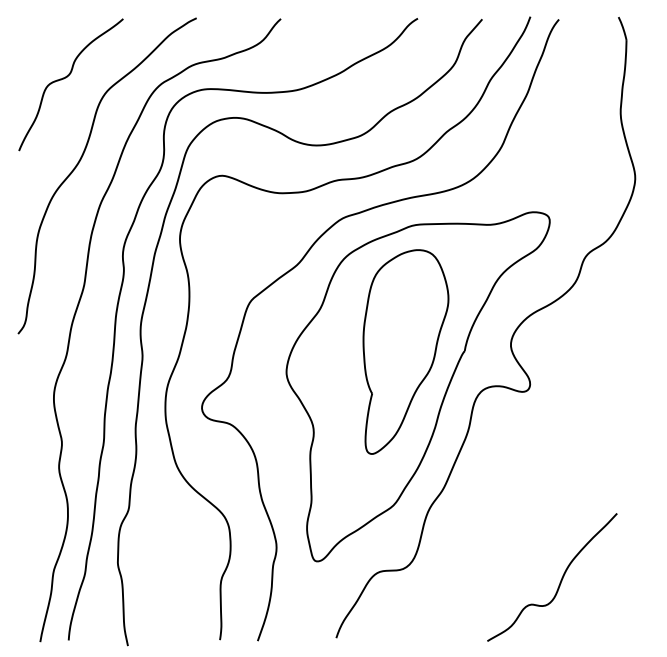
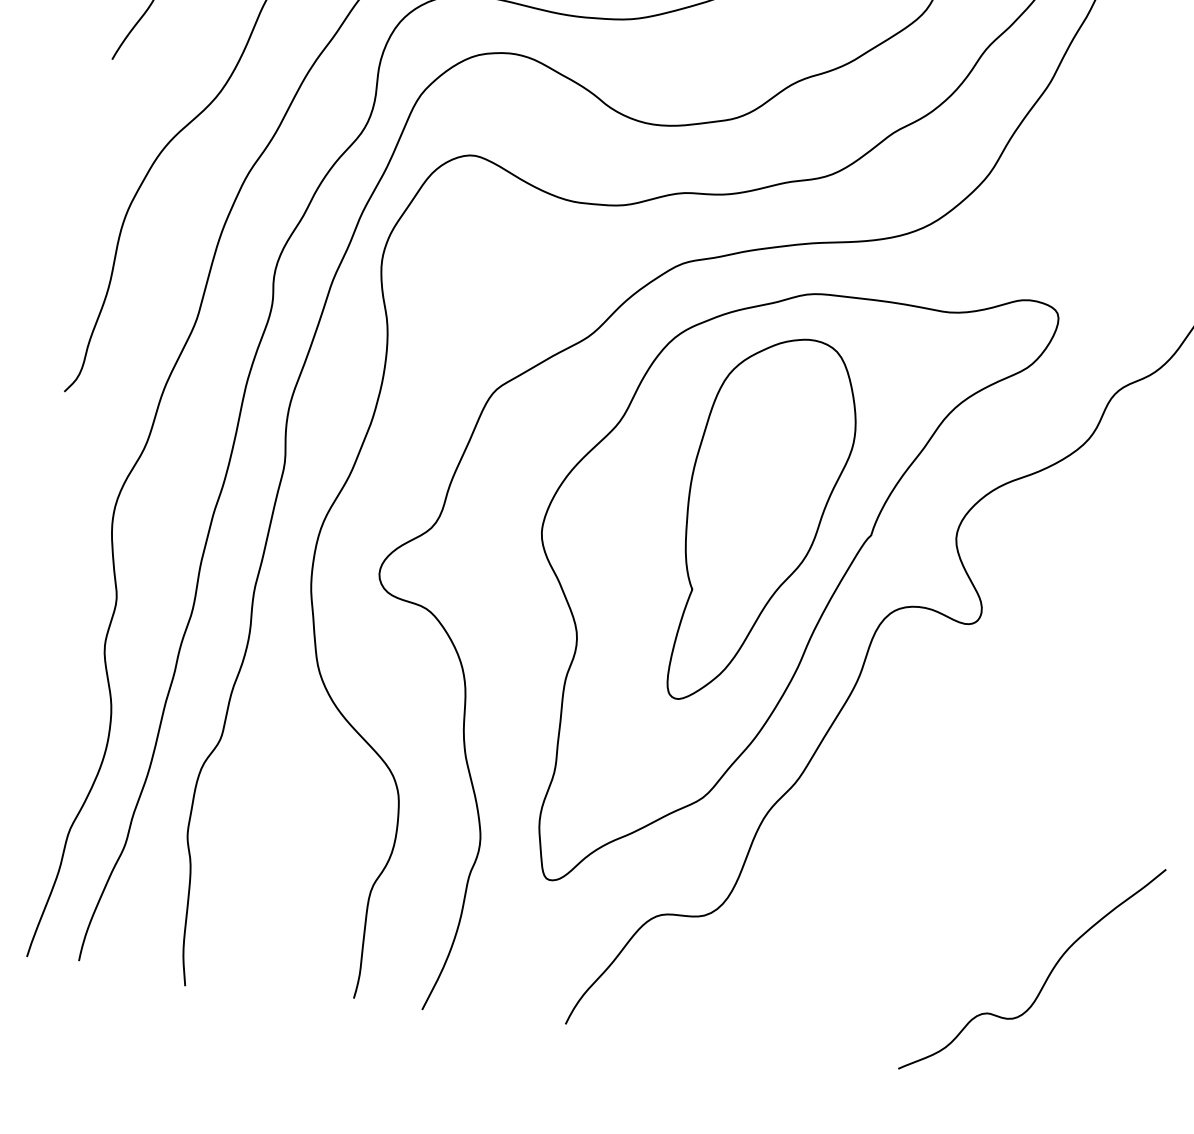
curve: (560, 580) -> (1046, 976), moved

